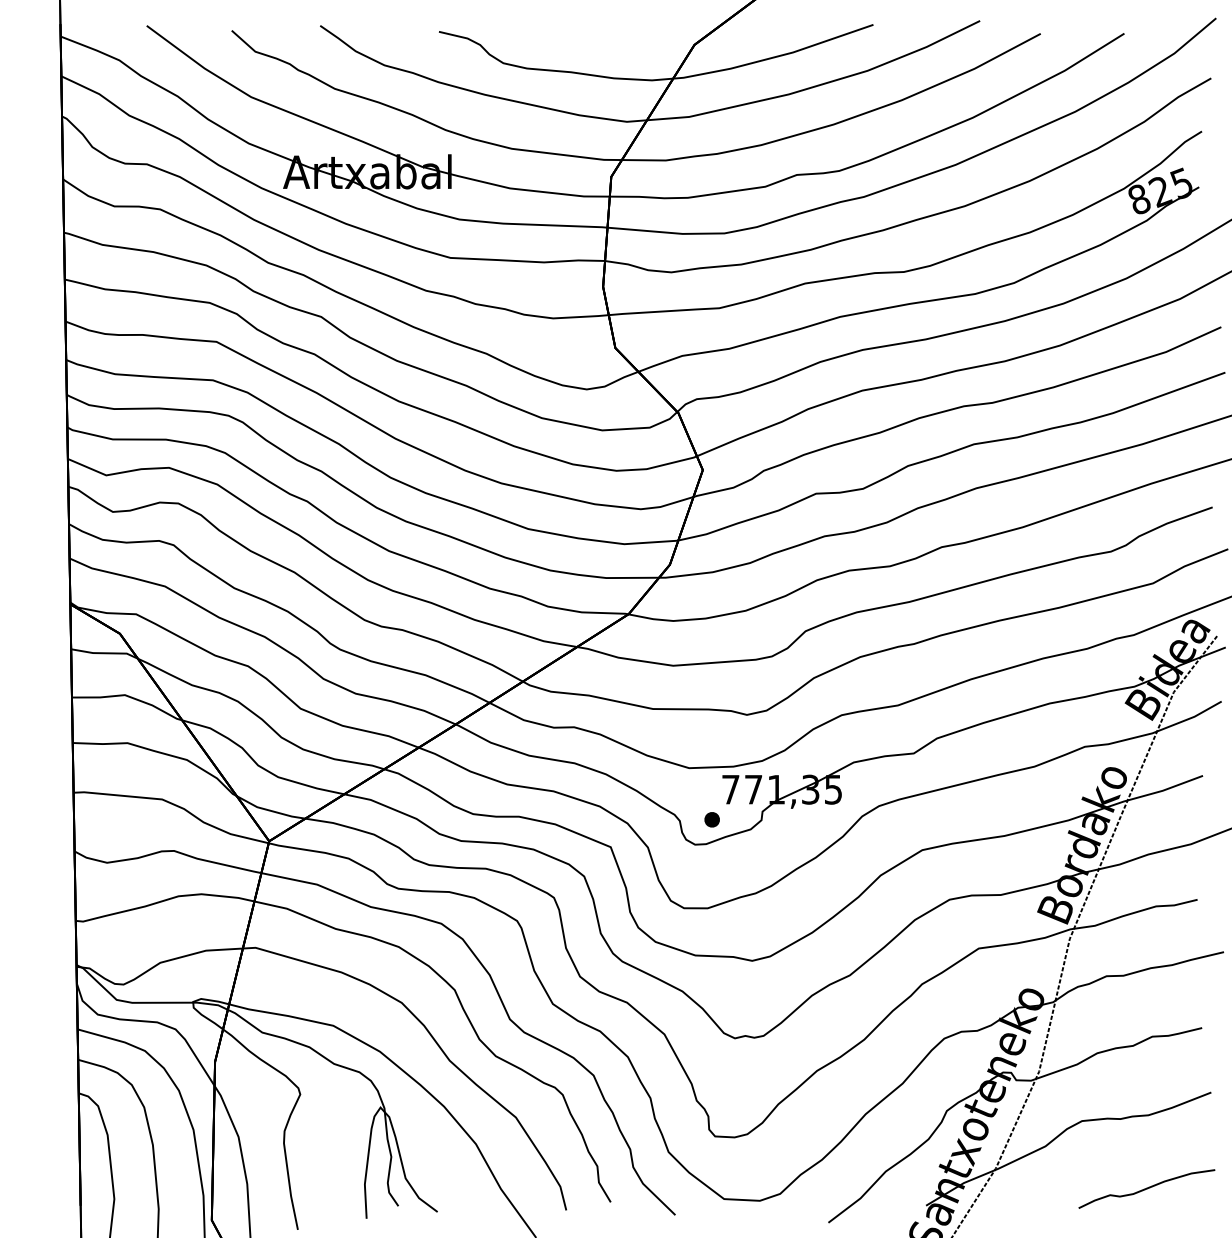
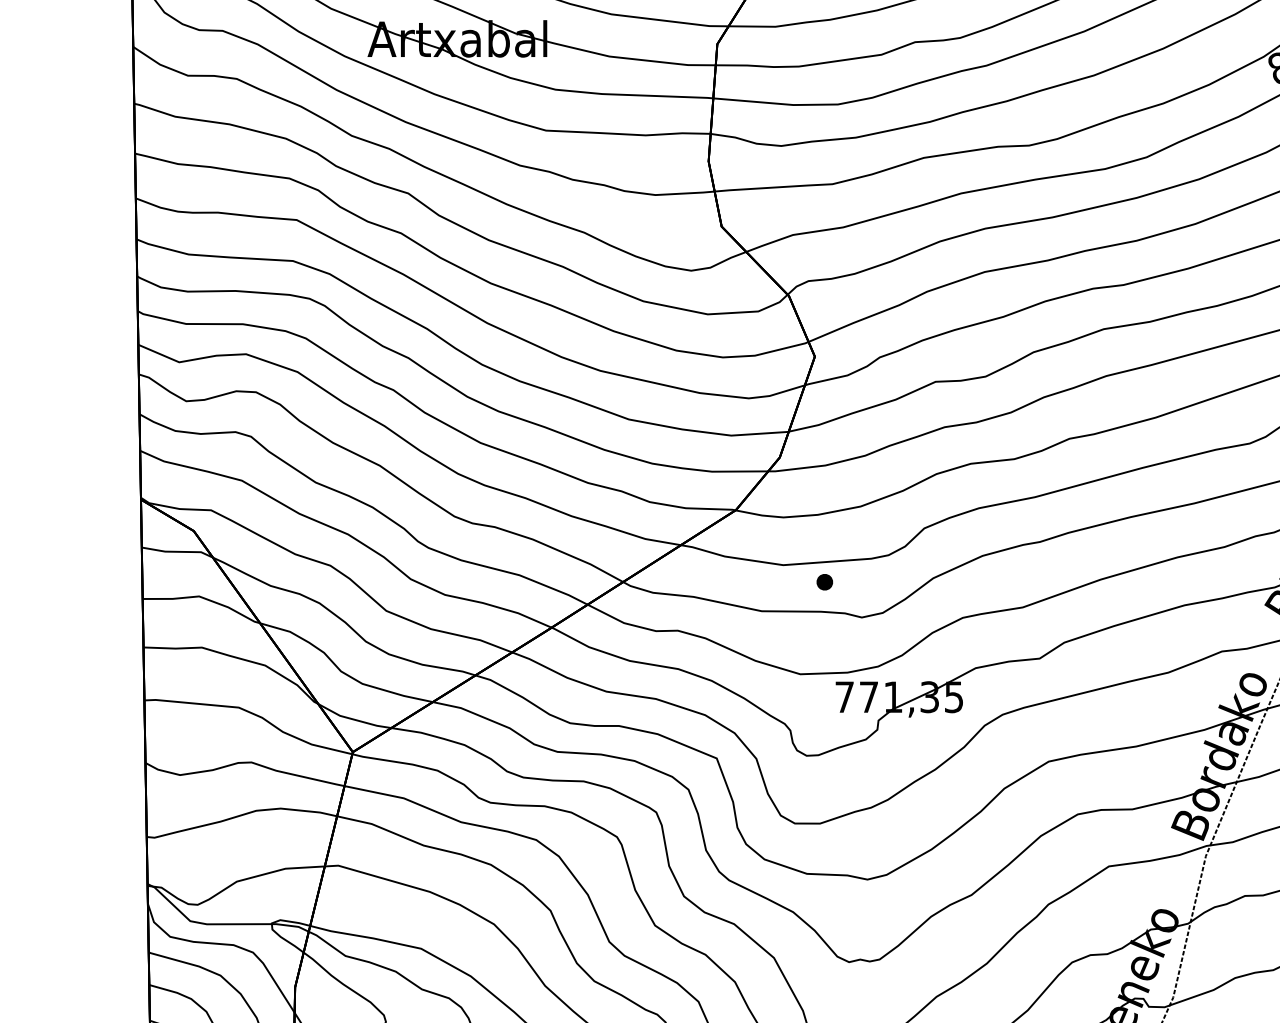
part: (711, 819) -> (824, 581), moved

